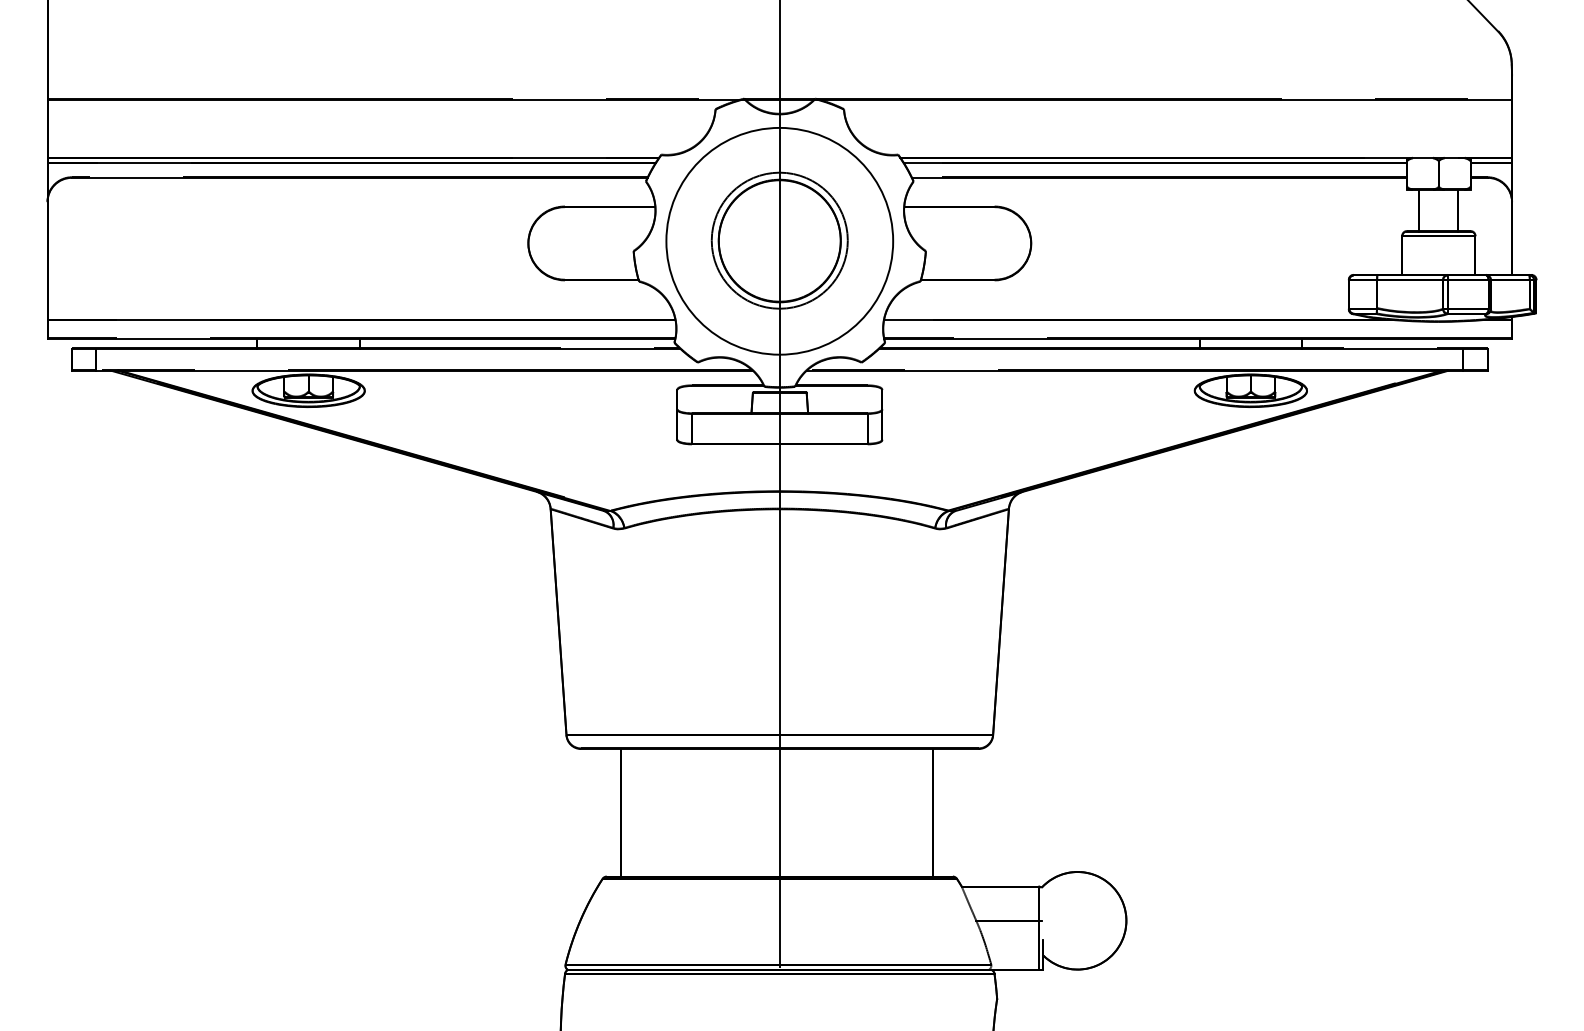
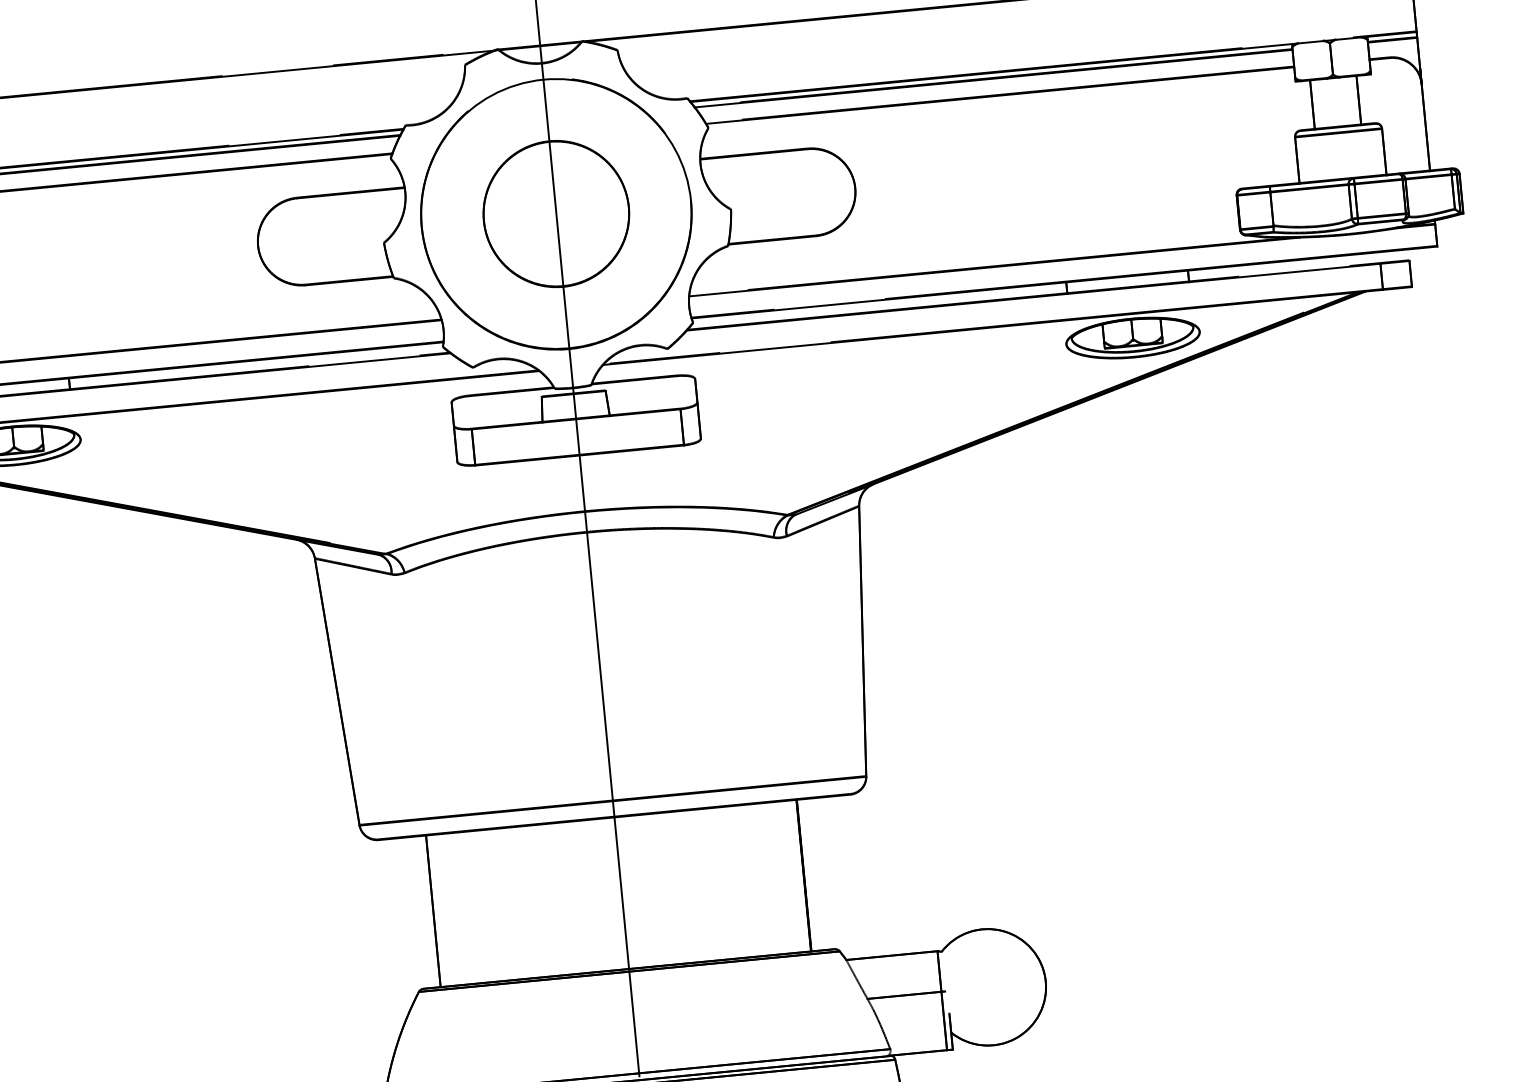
circle: (779, 240) -> (555, 213), size x1.67

